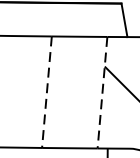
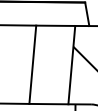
line: (46, 93) -> (32, 65), dashed -> solid
line: (102, 93) -> (71, 65), dashed -> solid

